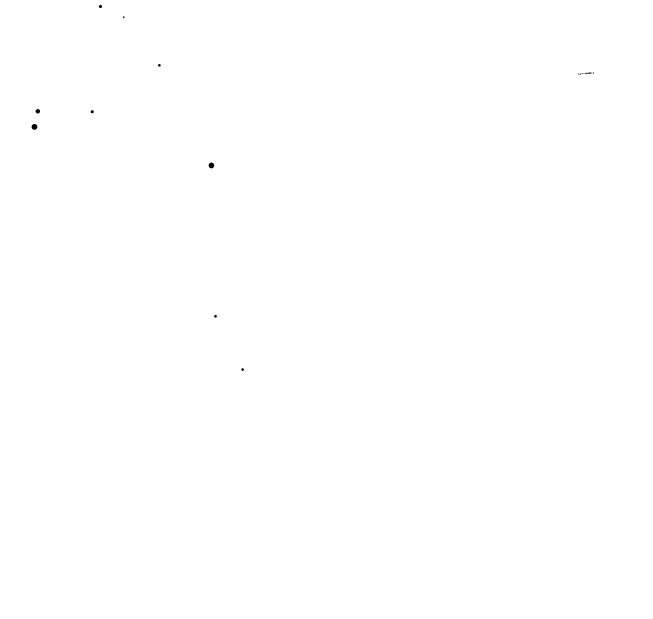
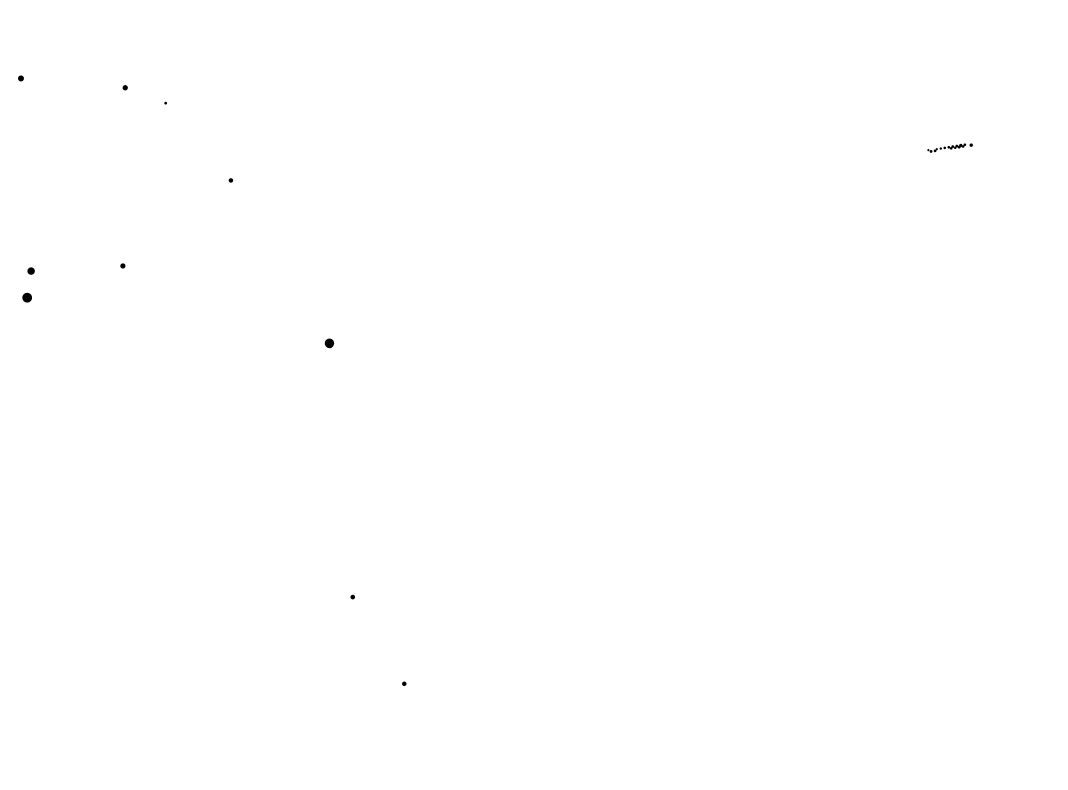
part: (585, 73) -> (949, 147), size x1.67

